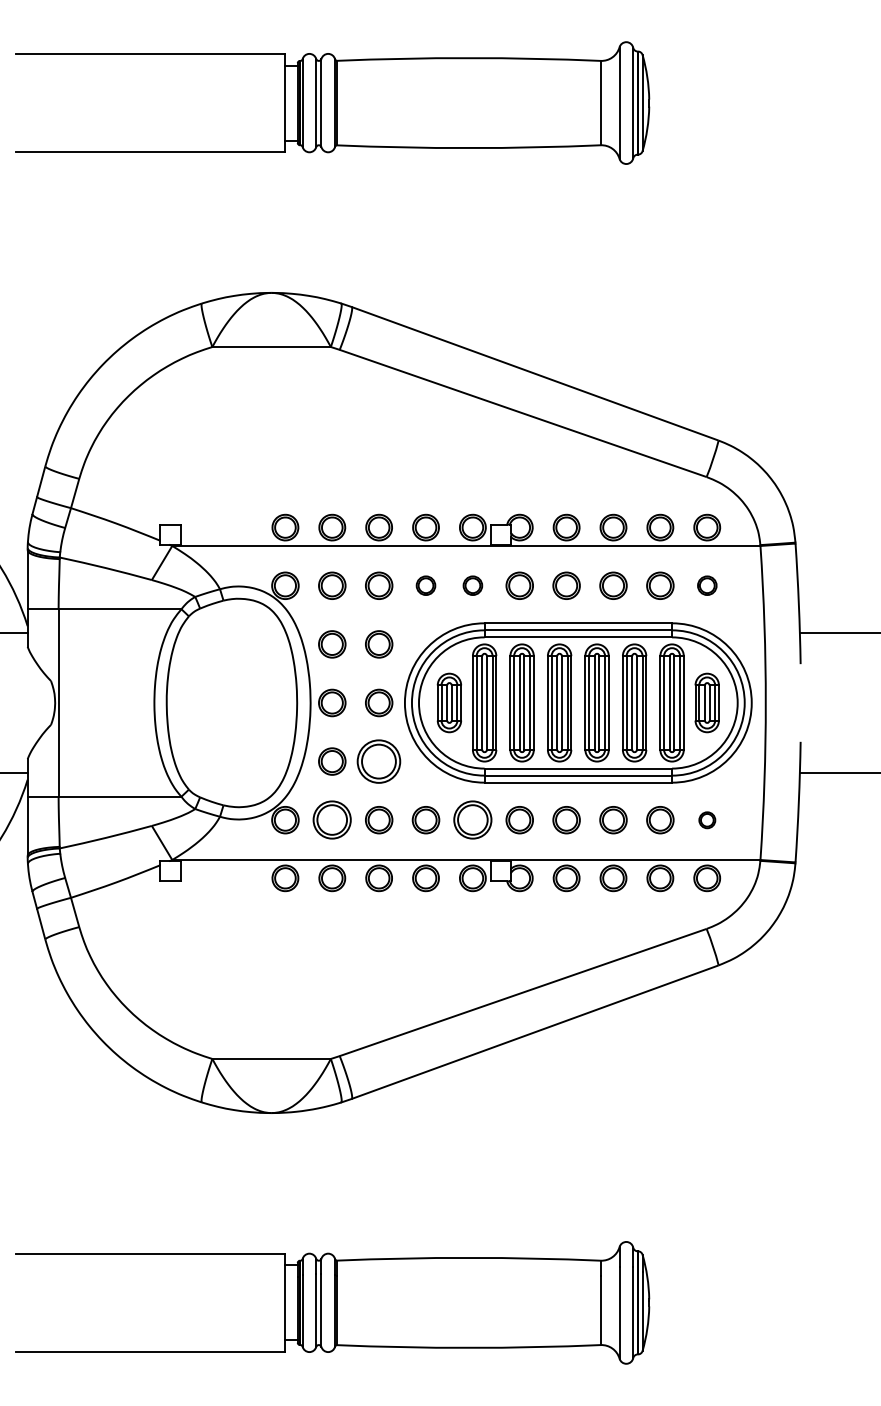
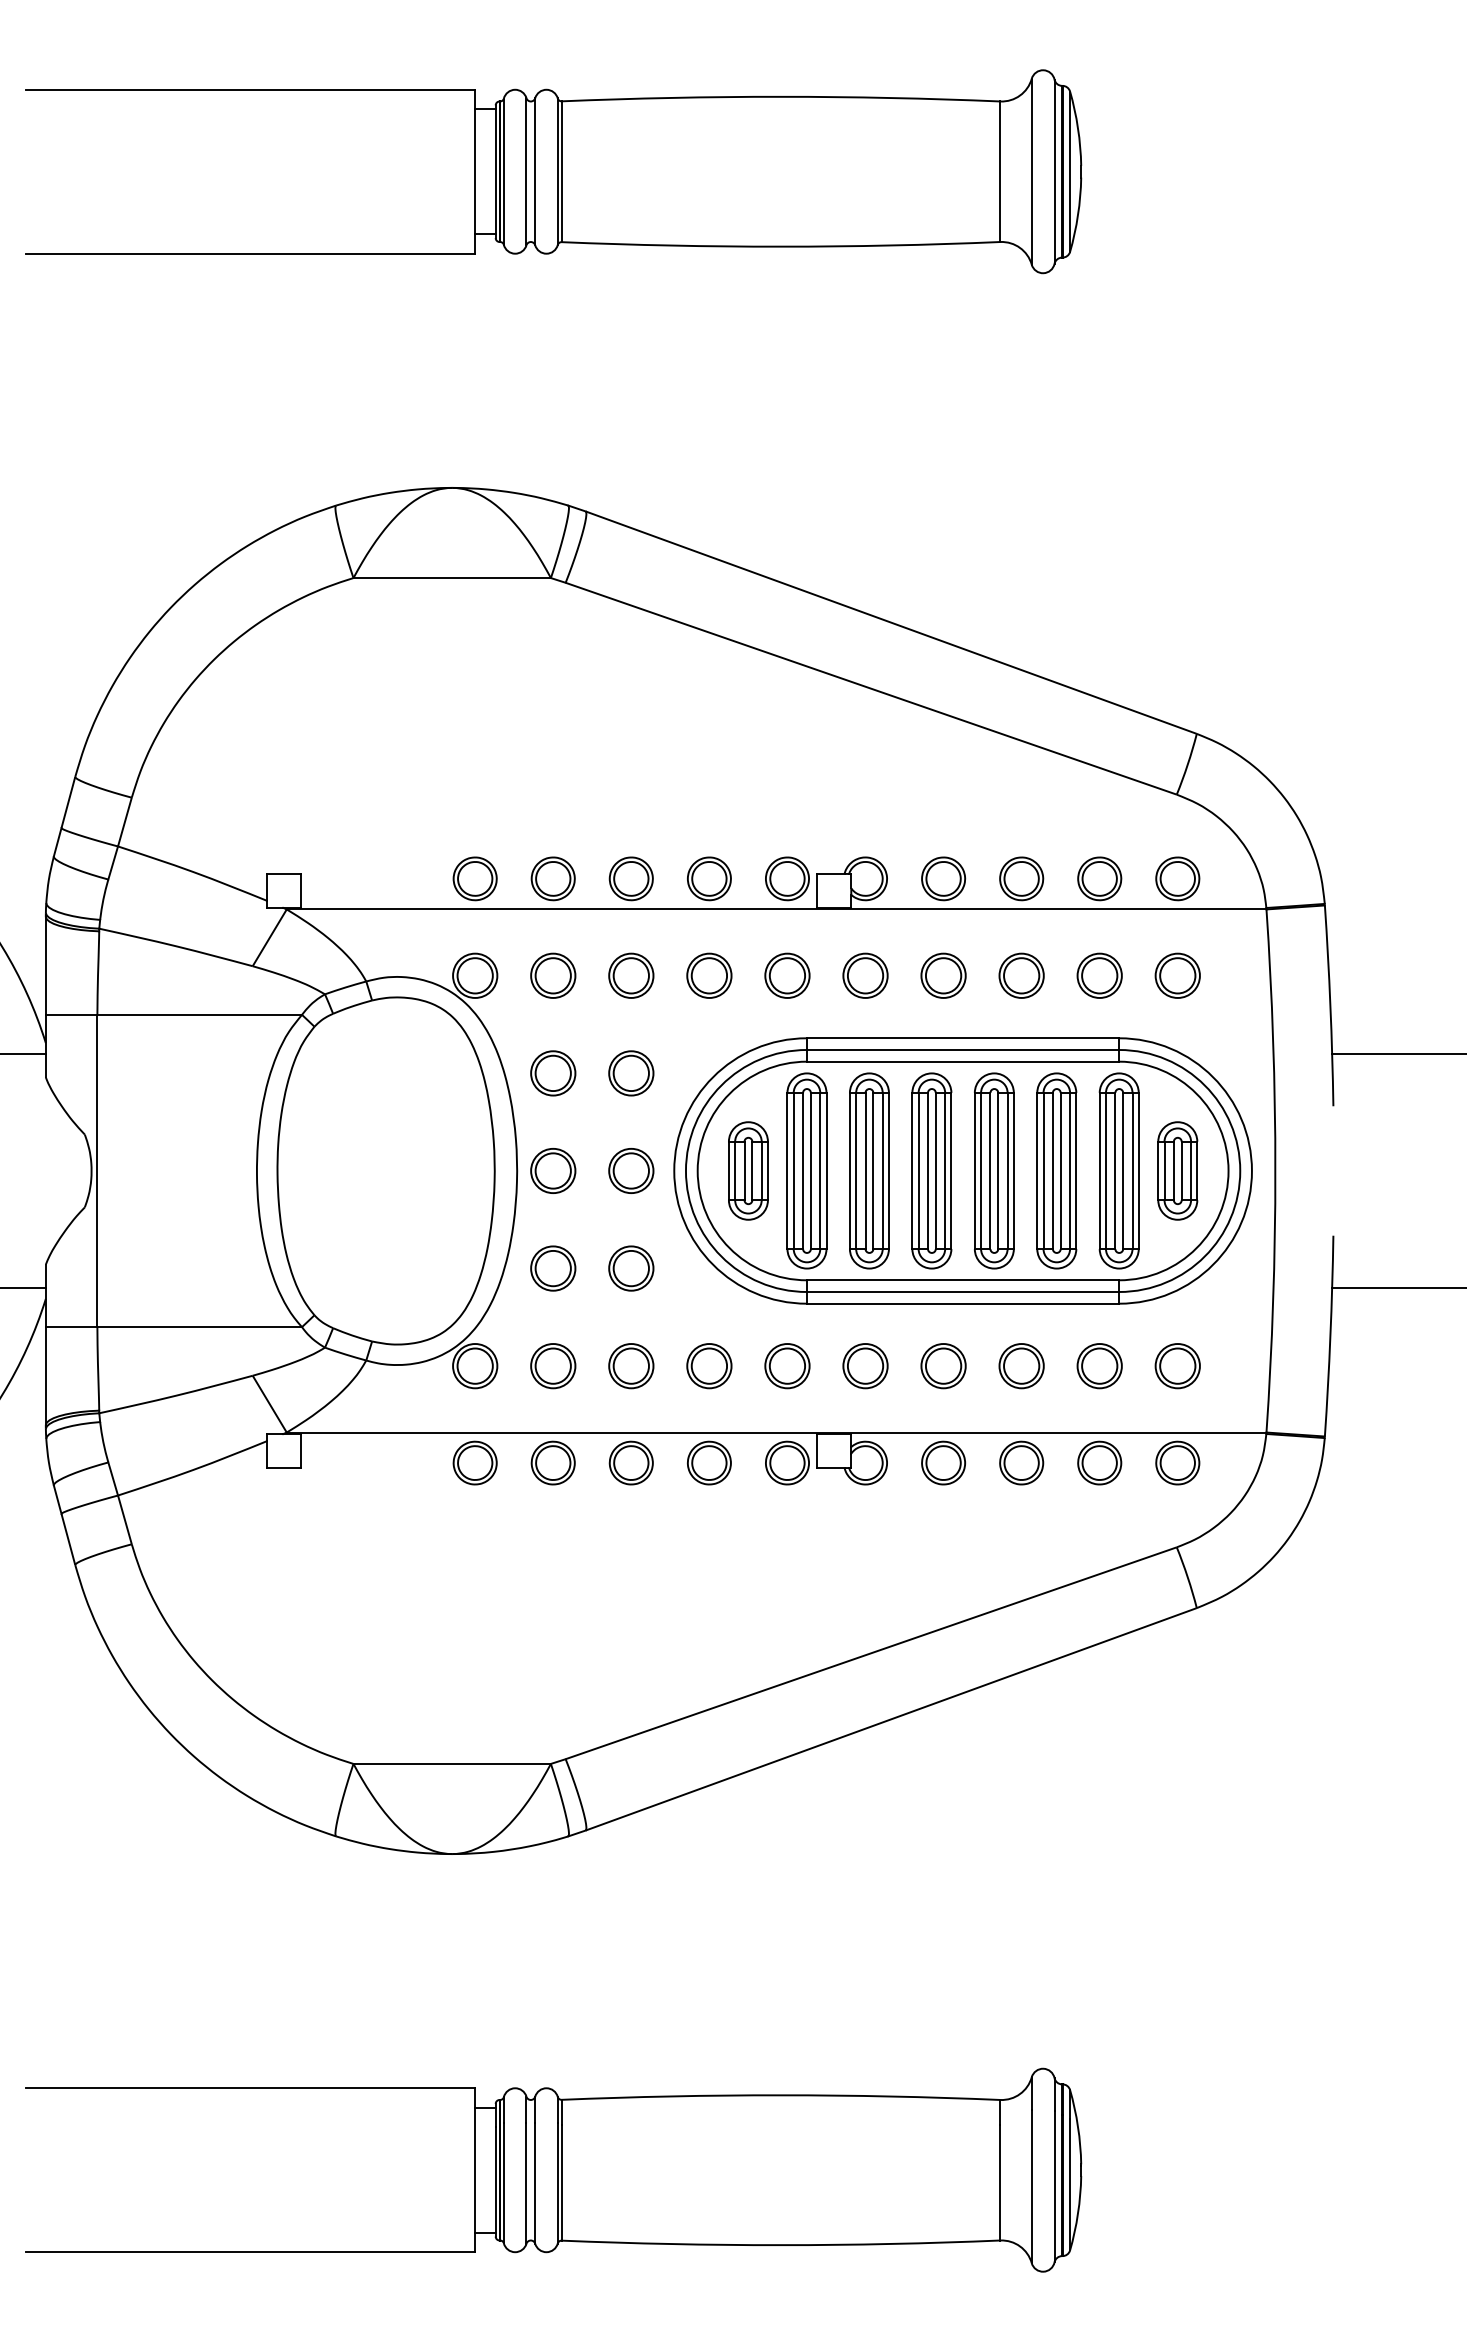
part: (425, 585) -> (708, 975), size x1.43
part: (472, 585) -> (786, 975), size x1.43
part: (707, 585) -> (1178, 975), size x1.43
part: (379, 761) -> (631, 1268), size x0.62
part: (332, 820) -> (553, 1366), size x0.71
part: (472, 820) -> (786, 1366), size x0.71
part: (707, 820) -> (1178, 1366), size x1.67

